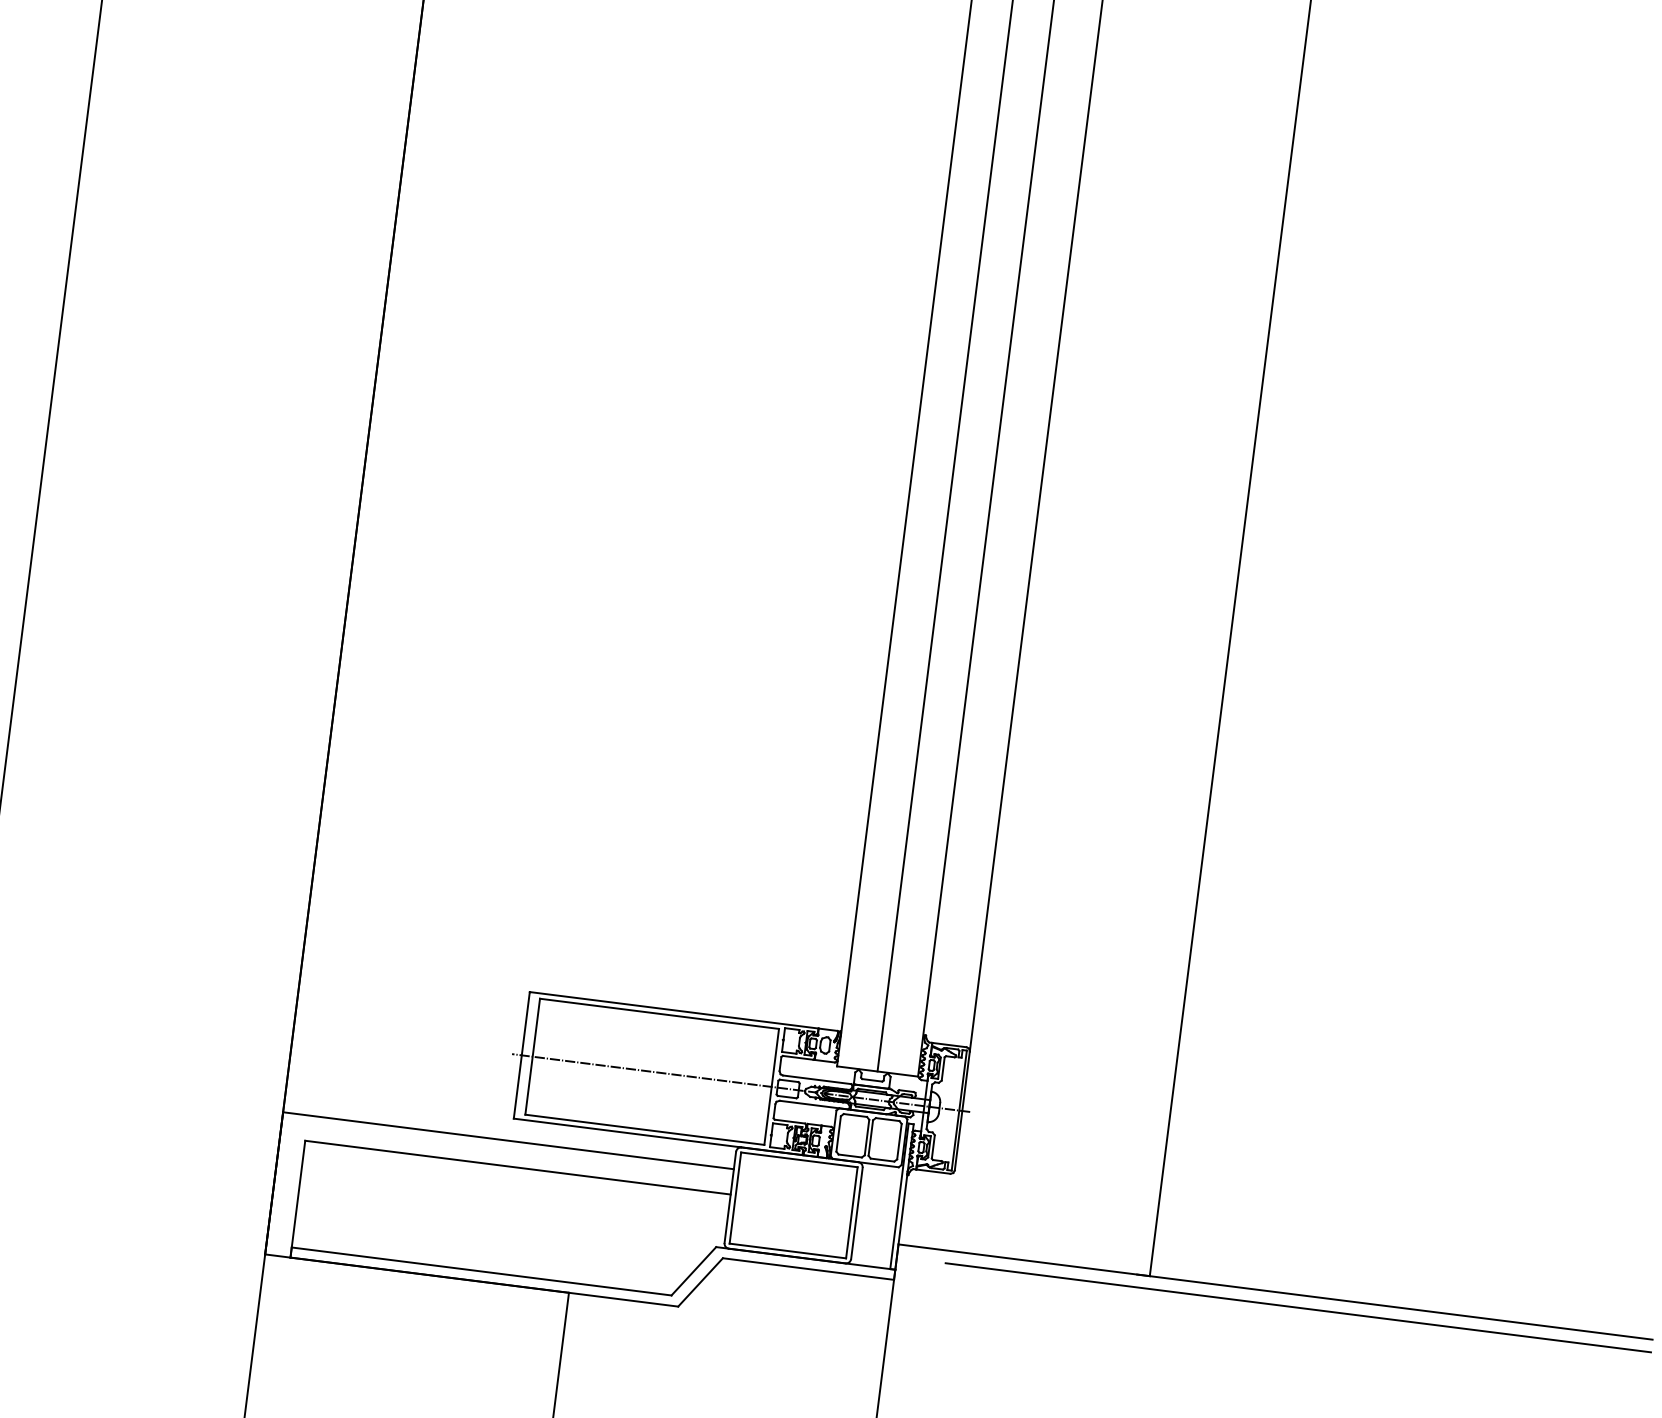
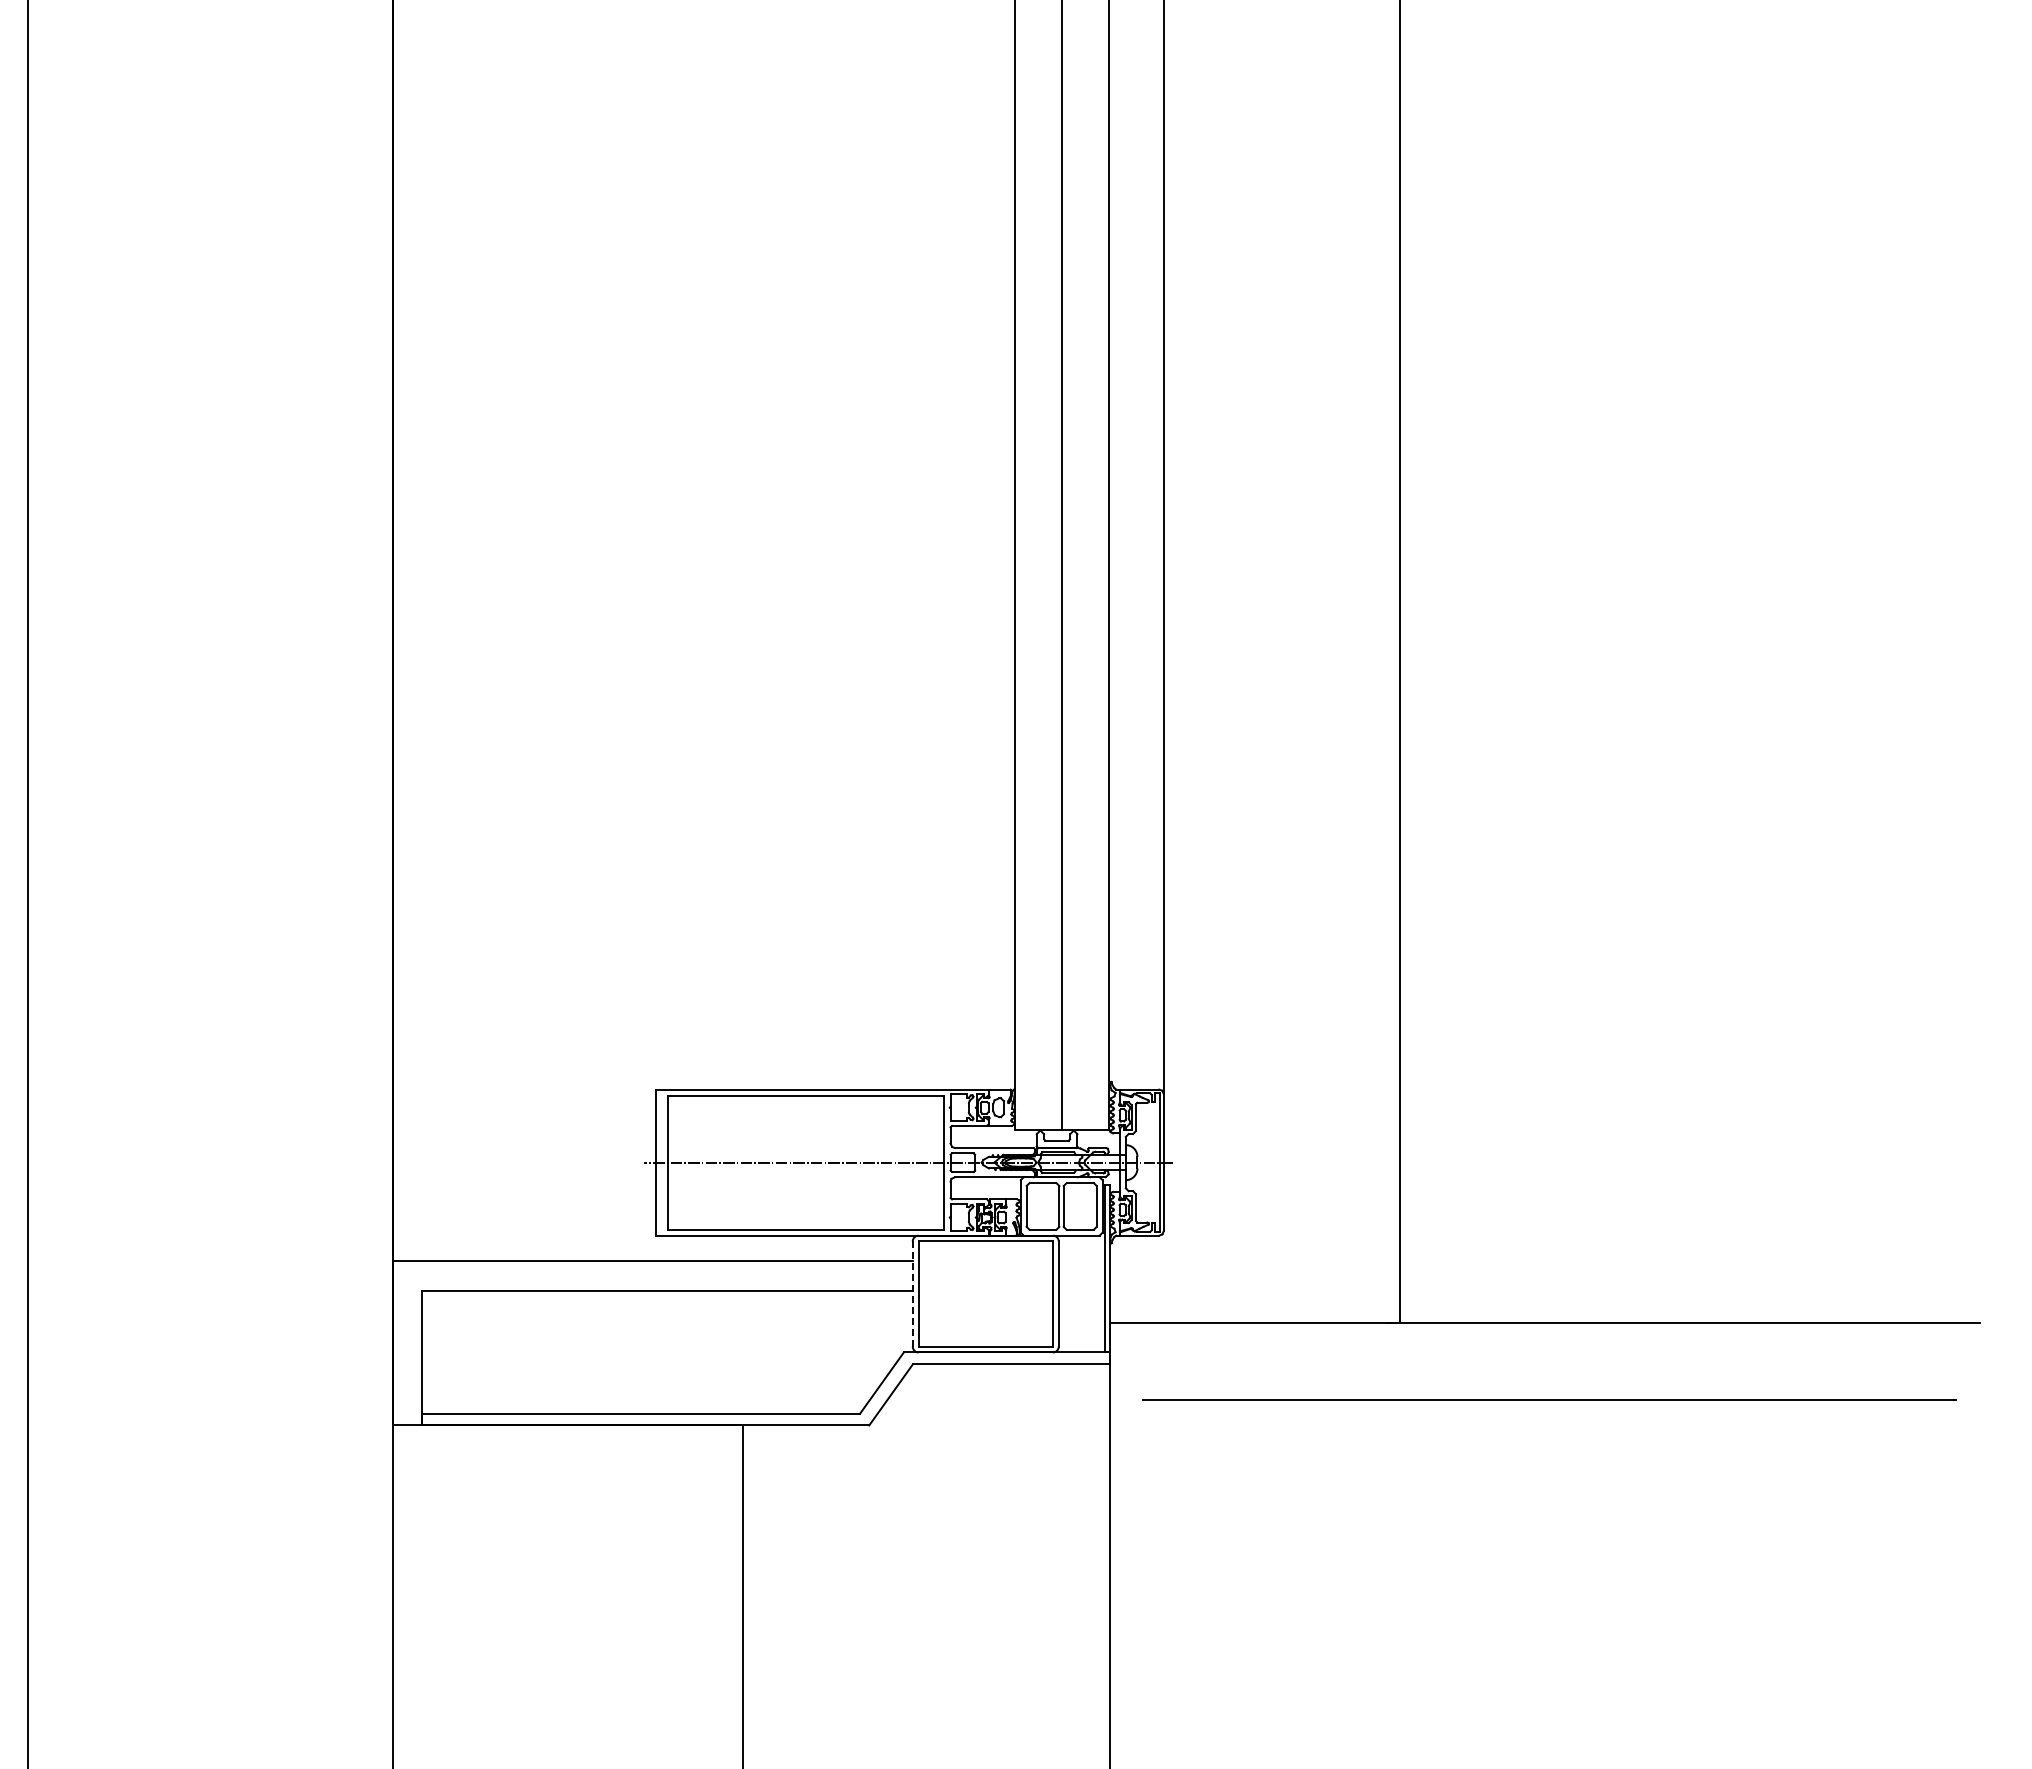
line: (730, 1197) -> (912, 1294), solid -> dashed
line: (1298, 1307) -> (1549, 1399), moved

